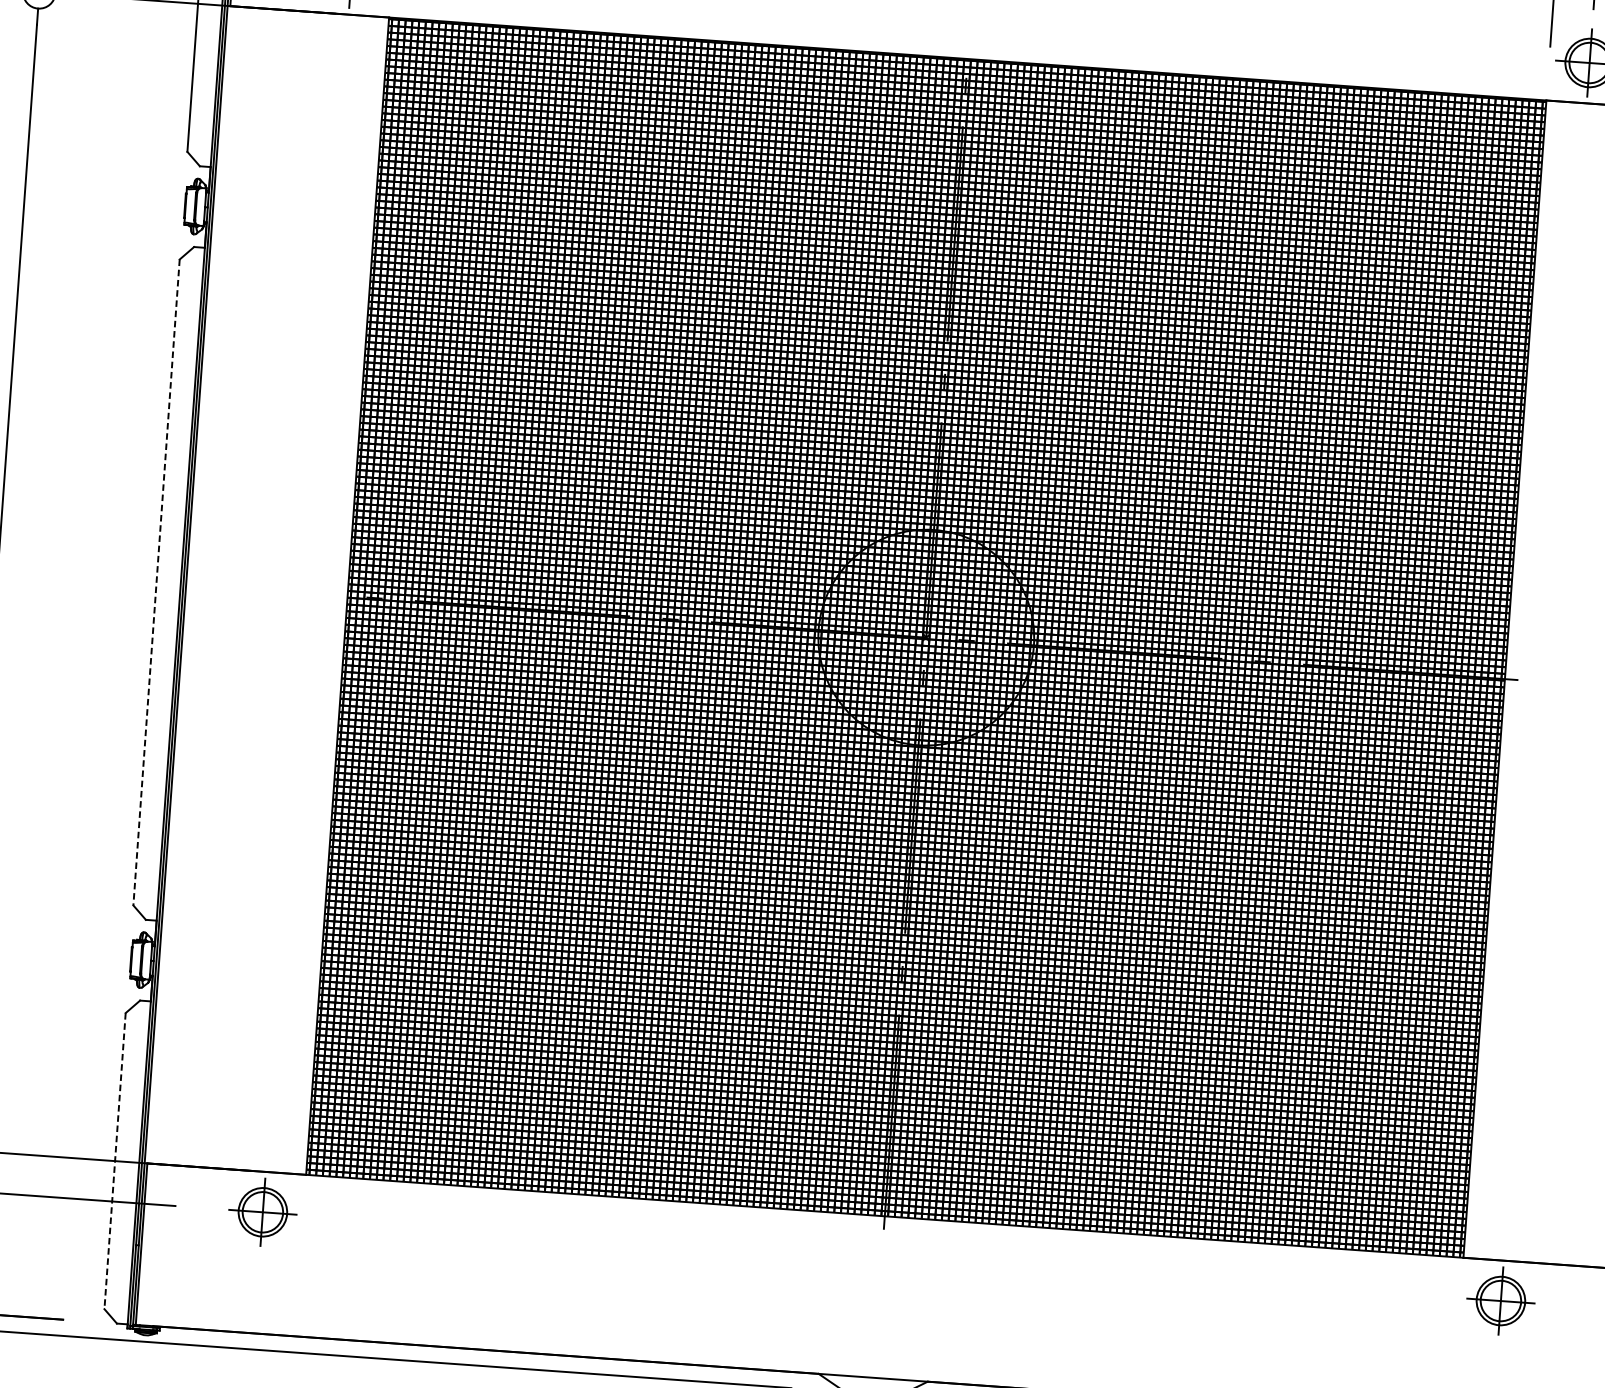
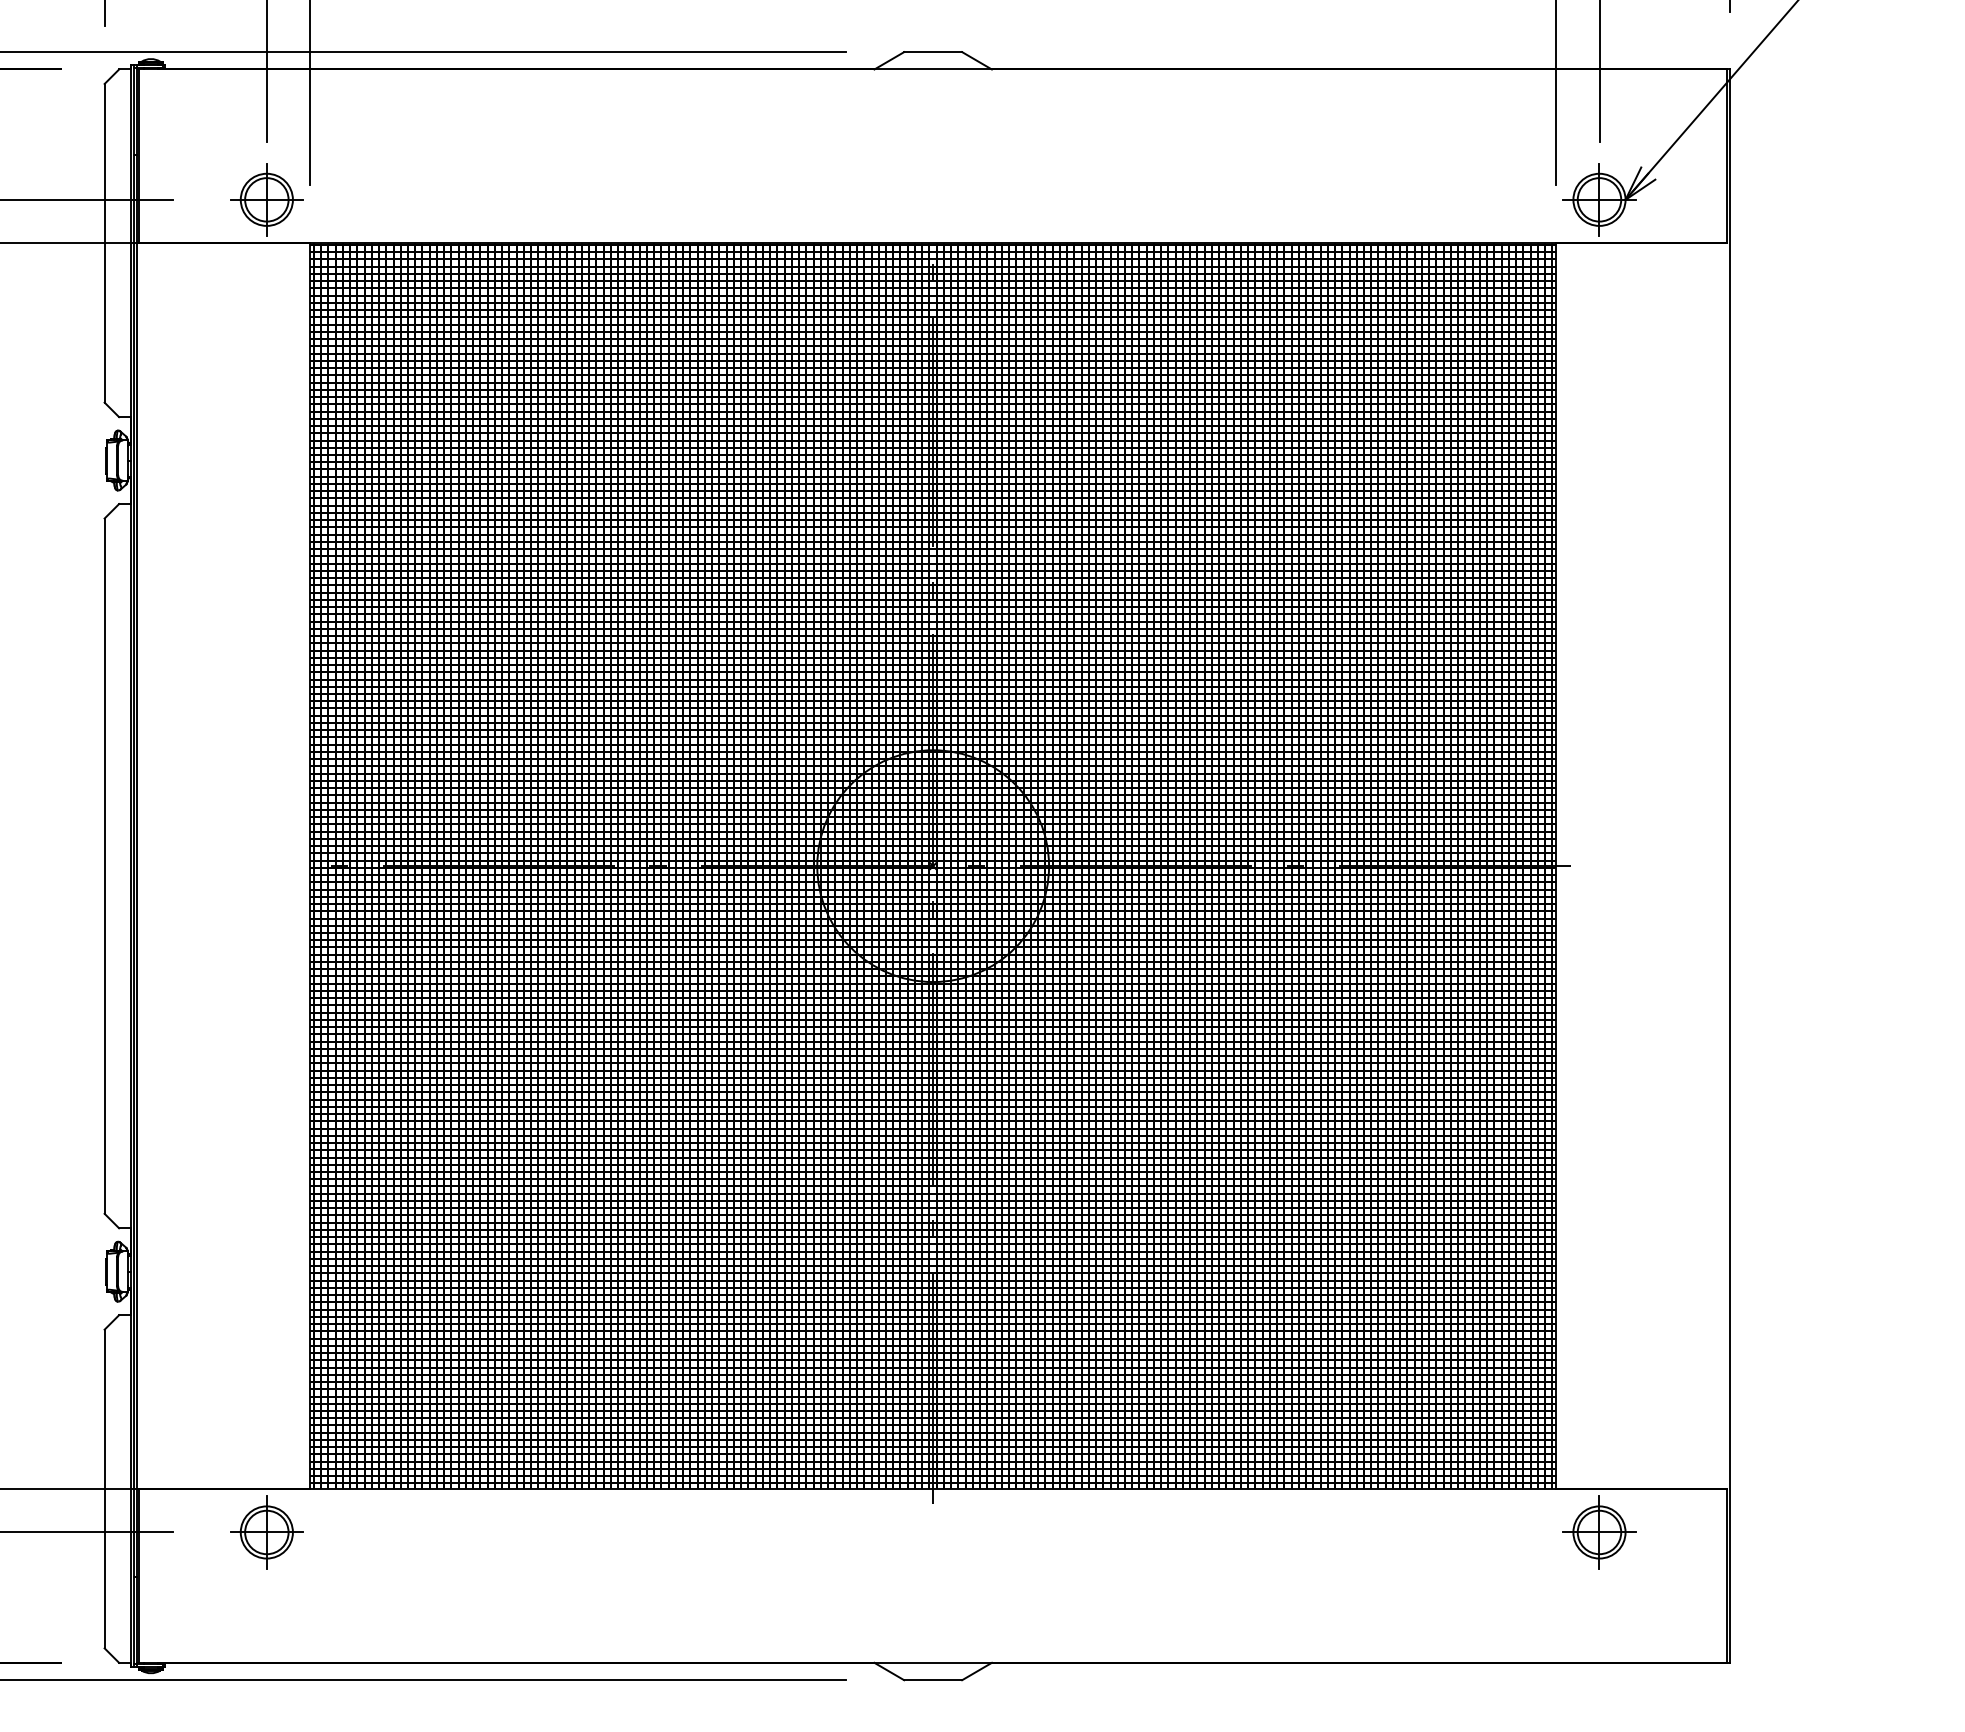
line: (156, 582) -> (104, 866), dashed -> solid
line: (114, 1161) -> (104, 1489), dashed -> solid

